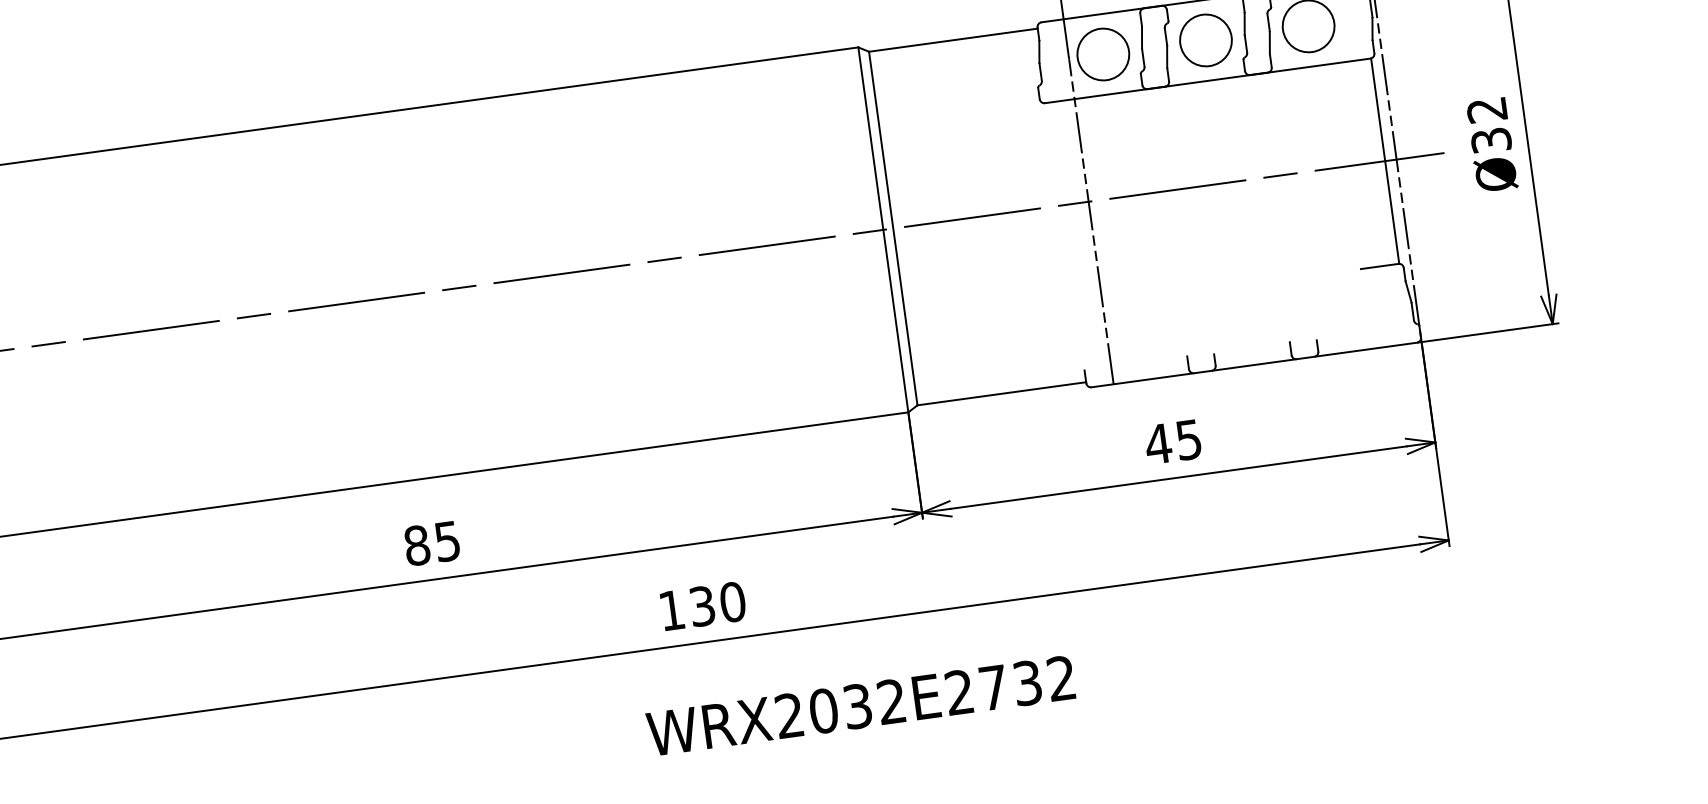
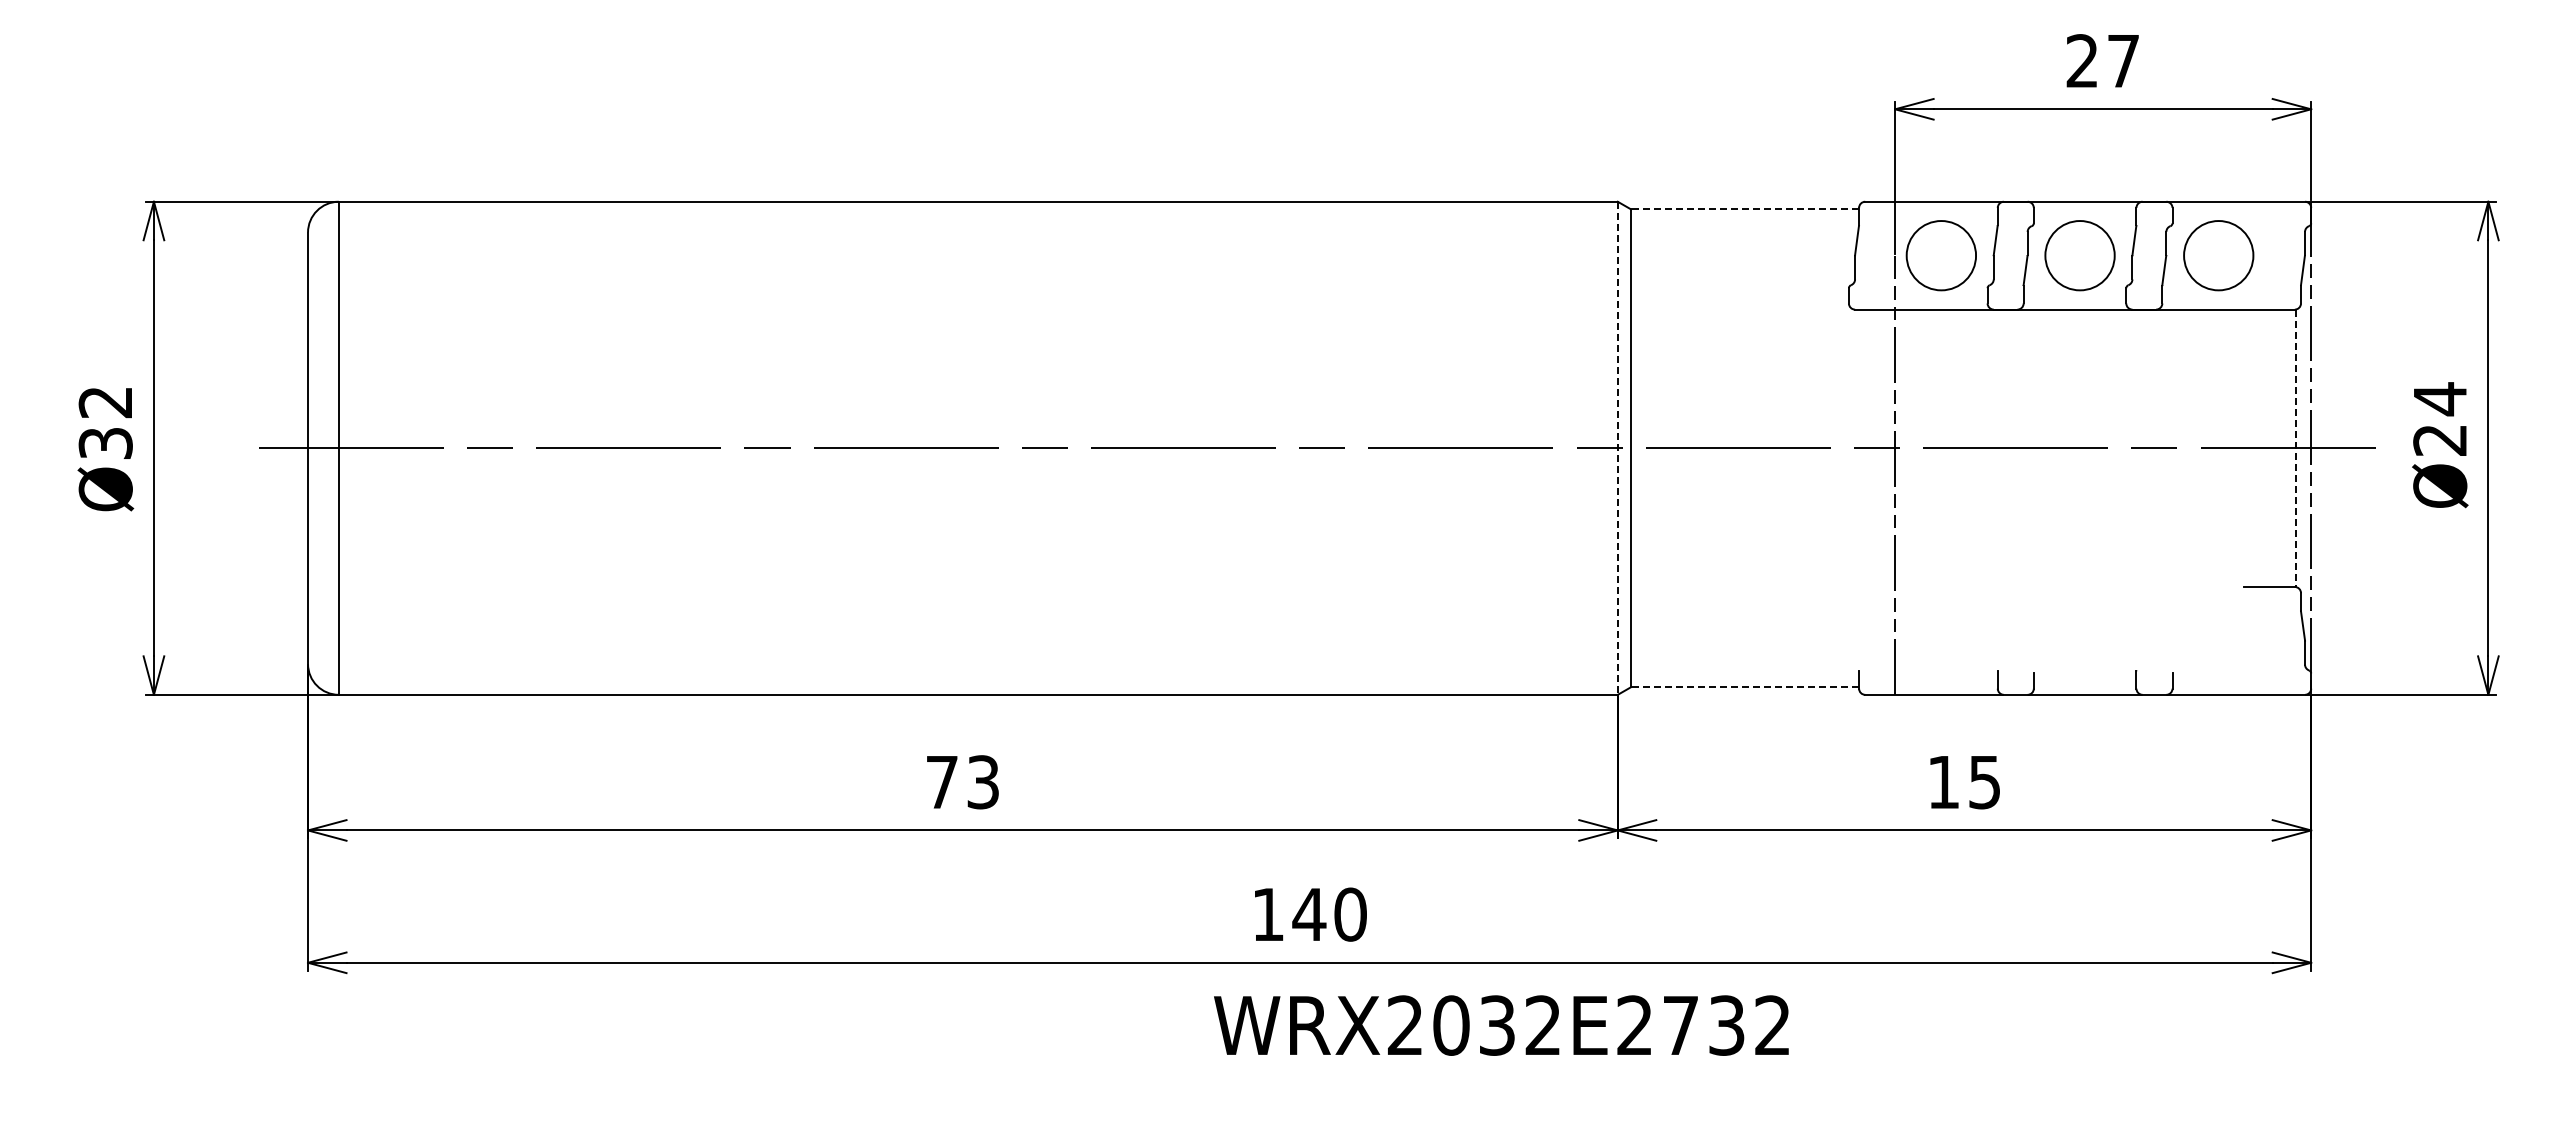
line: (953, 40) -> (1745, 209), solid -> dashed
text: (1489, 124) -> (2440, 418), Ø32 -> Ø24
line: (1385, 161) -> (2295, 448), solid -> dashed
line: (883, 230) -> (1617, 448), solid -> dashed
line: (1002, 394) -> (1745, 687), solid -> dashed
text: (1158, 444) -> (1943, 782), 45 -> 15
text: (432, 543) -> (962, 782), 85 -> 73
text: (702, 606) -> (1309, 914), 130 -> 140
text: (860, 705) -> (1501, 1025), moved

